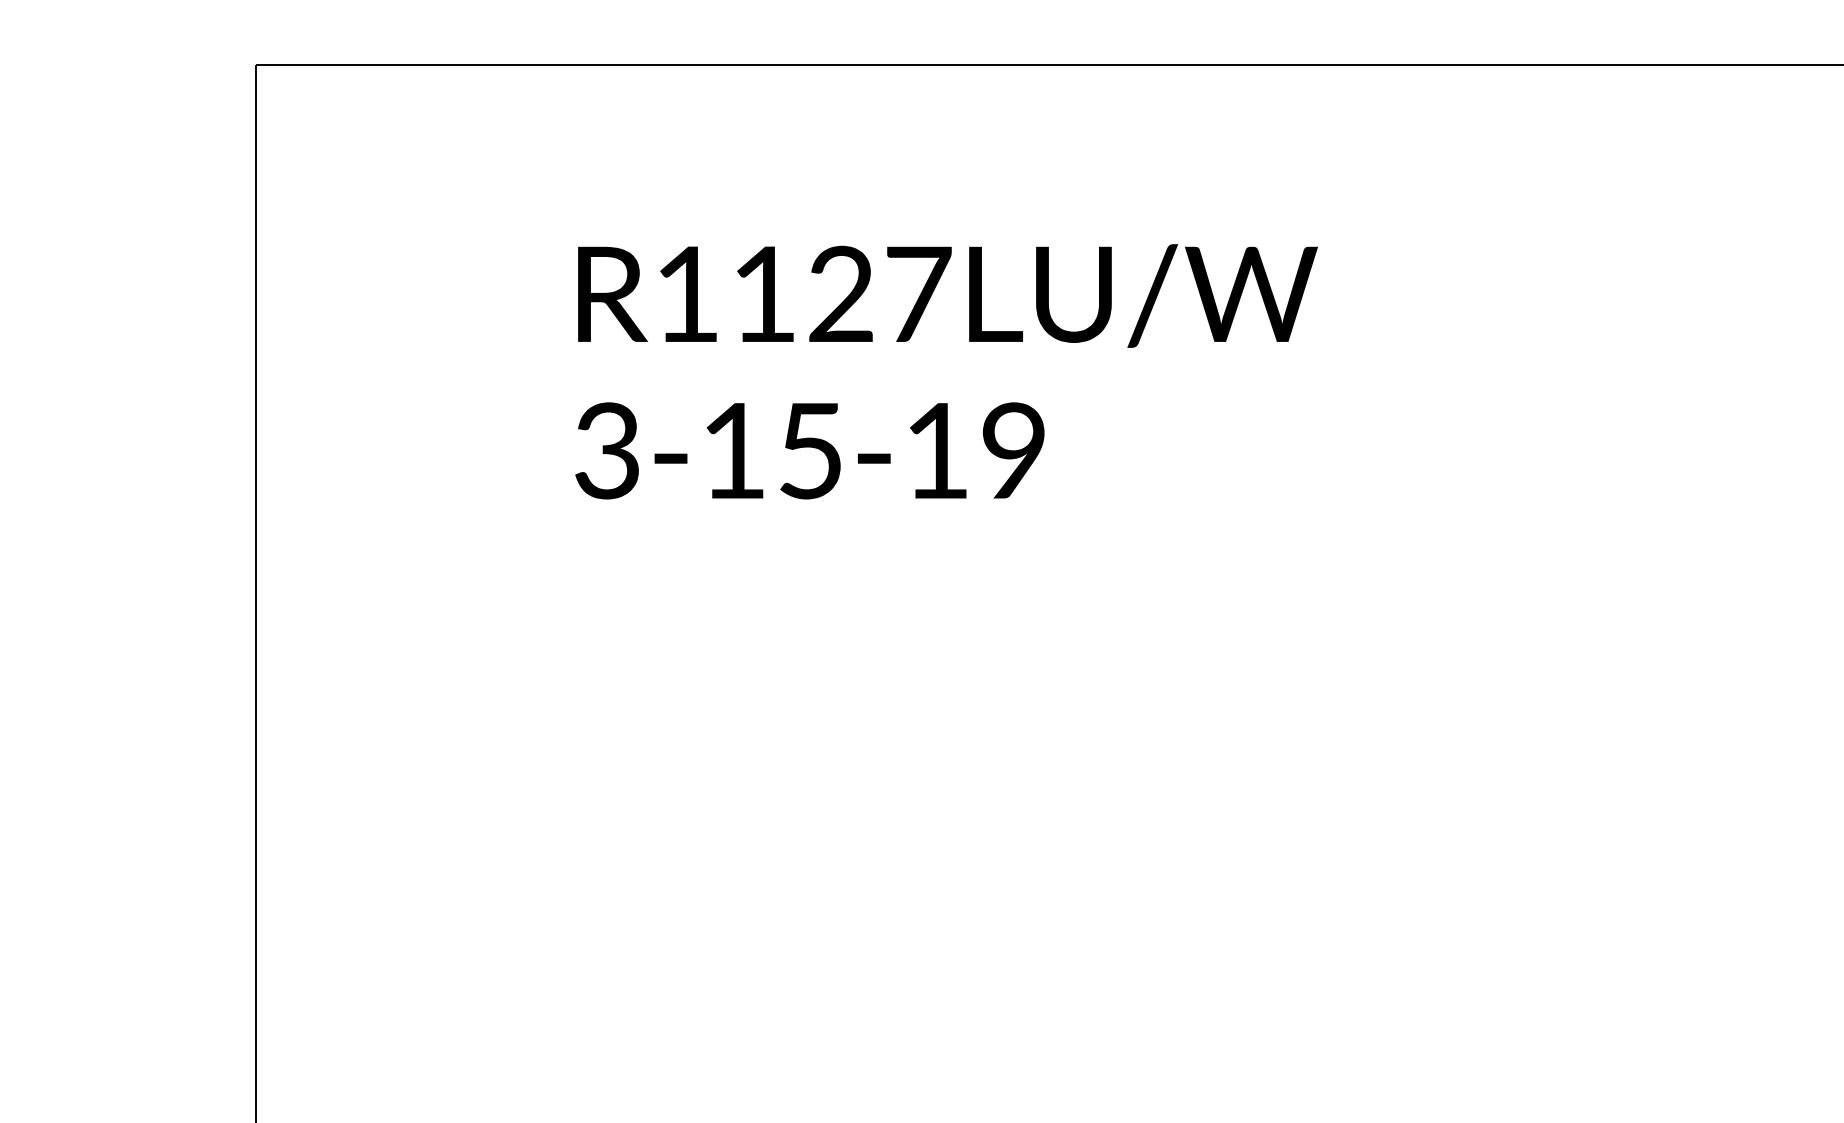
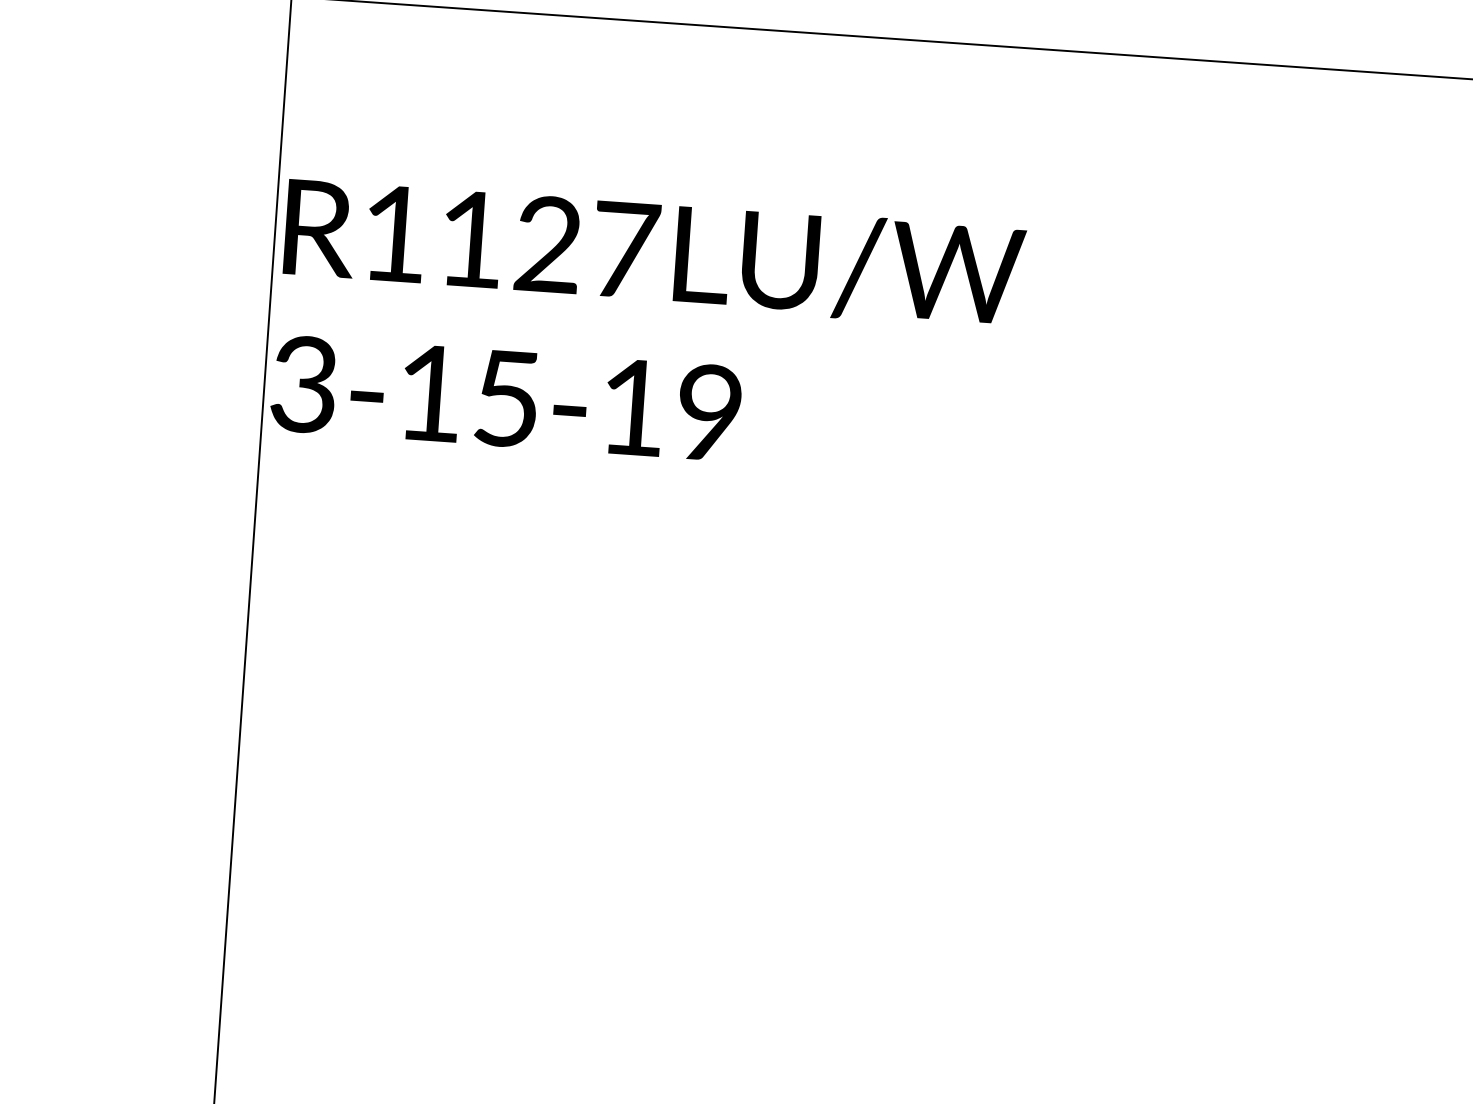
text: (946, 371) -> (647, 328), moved

